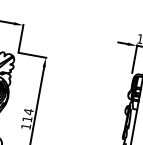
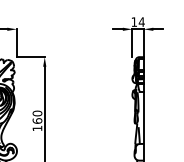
text: (28, 114) -> (37, 116), 114 -> 160

